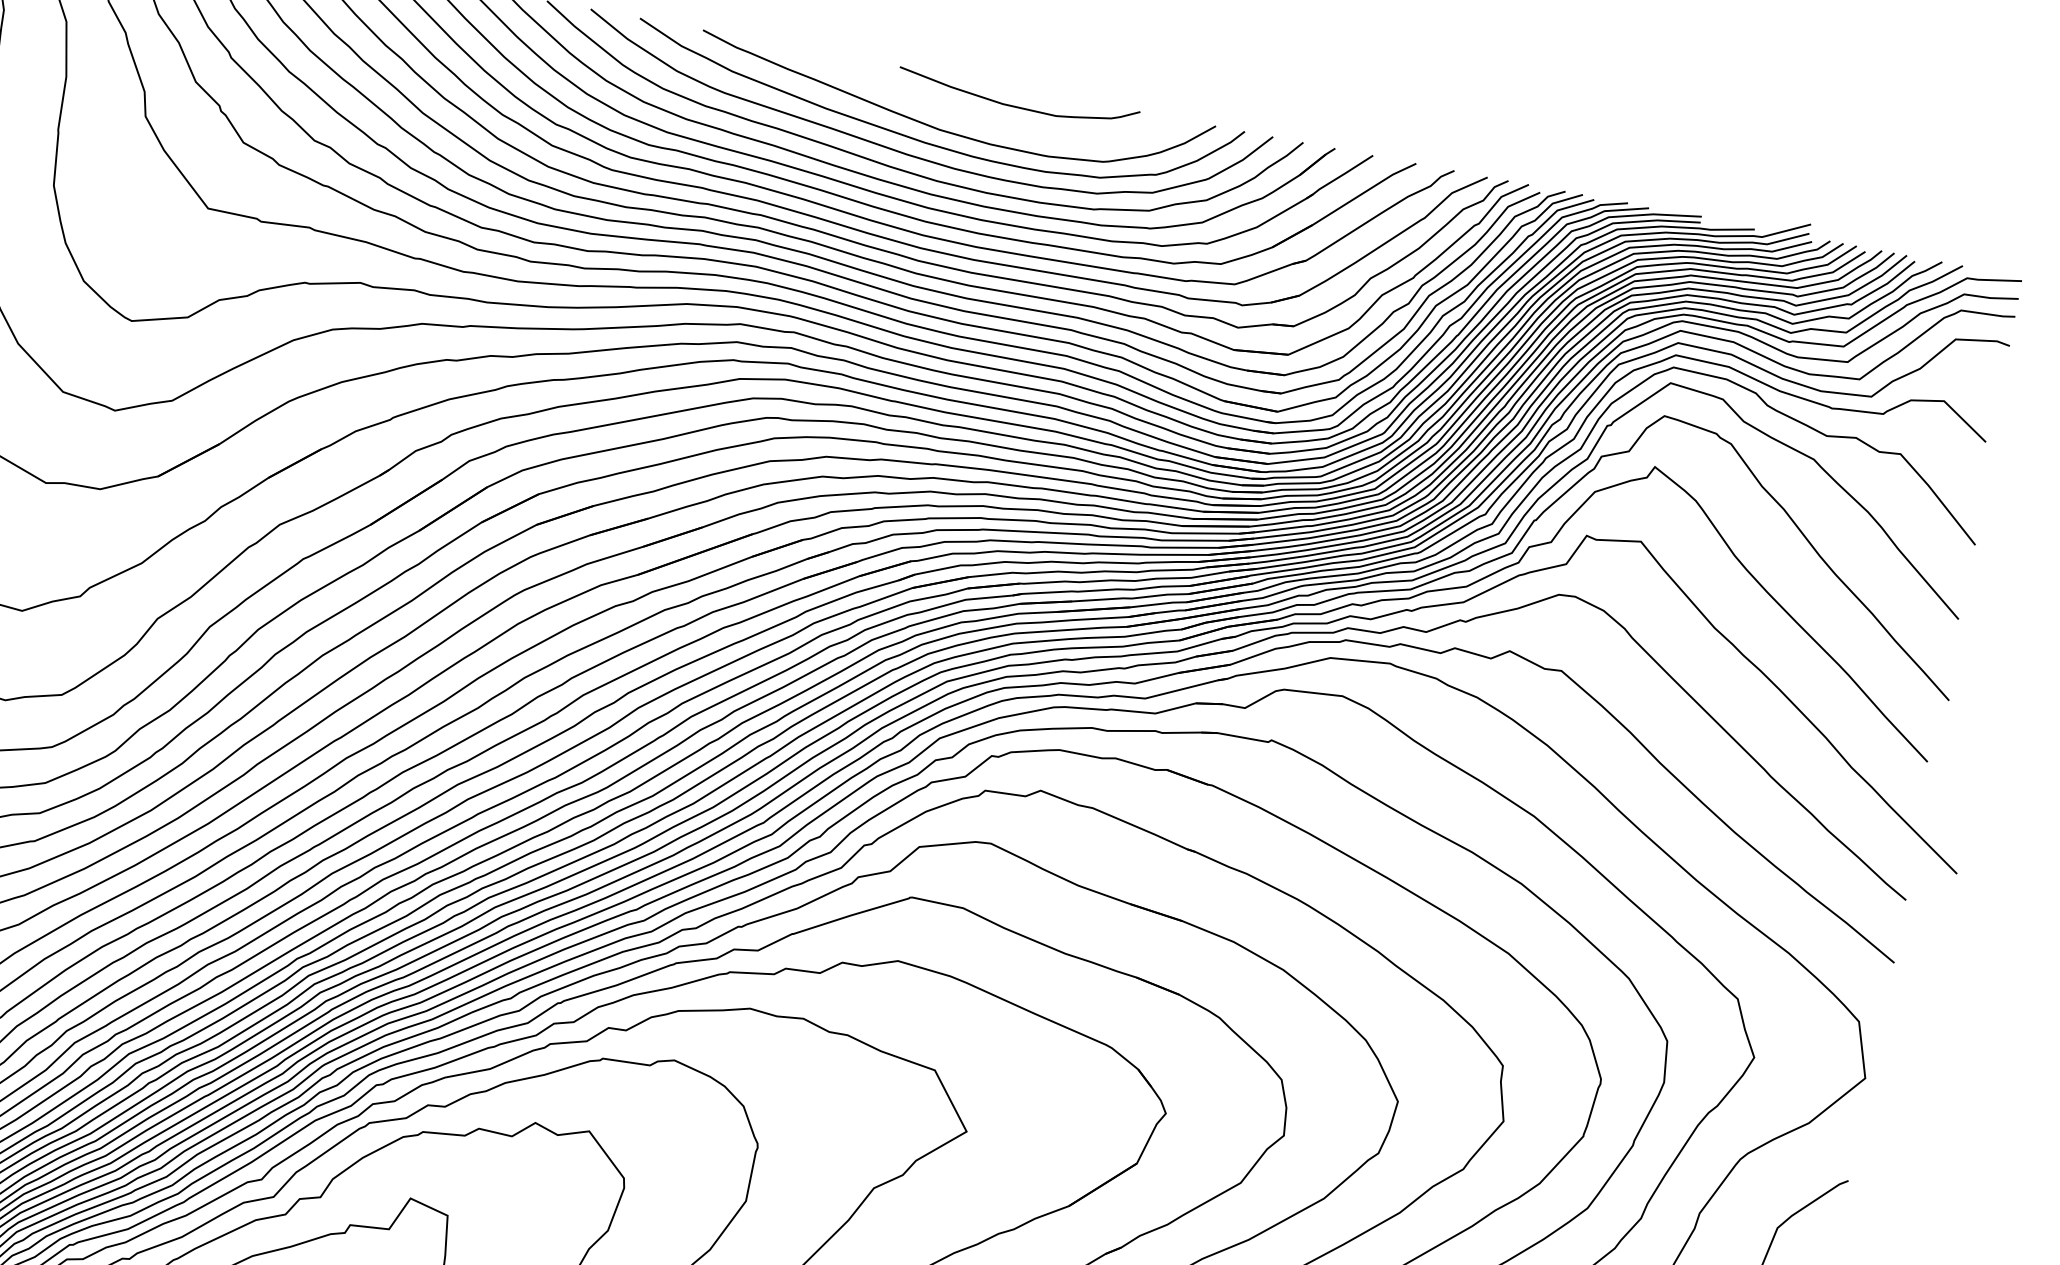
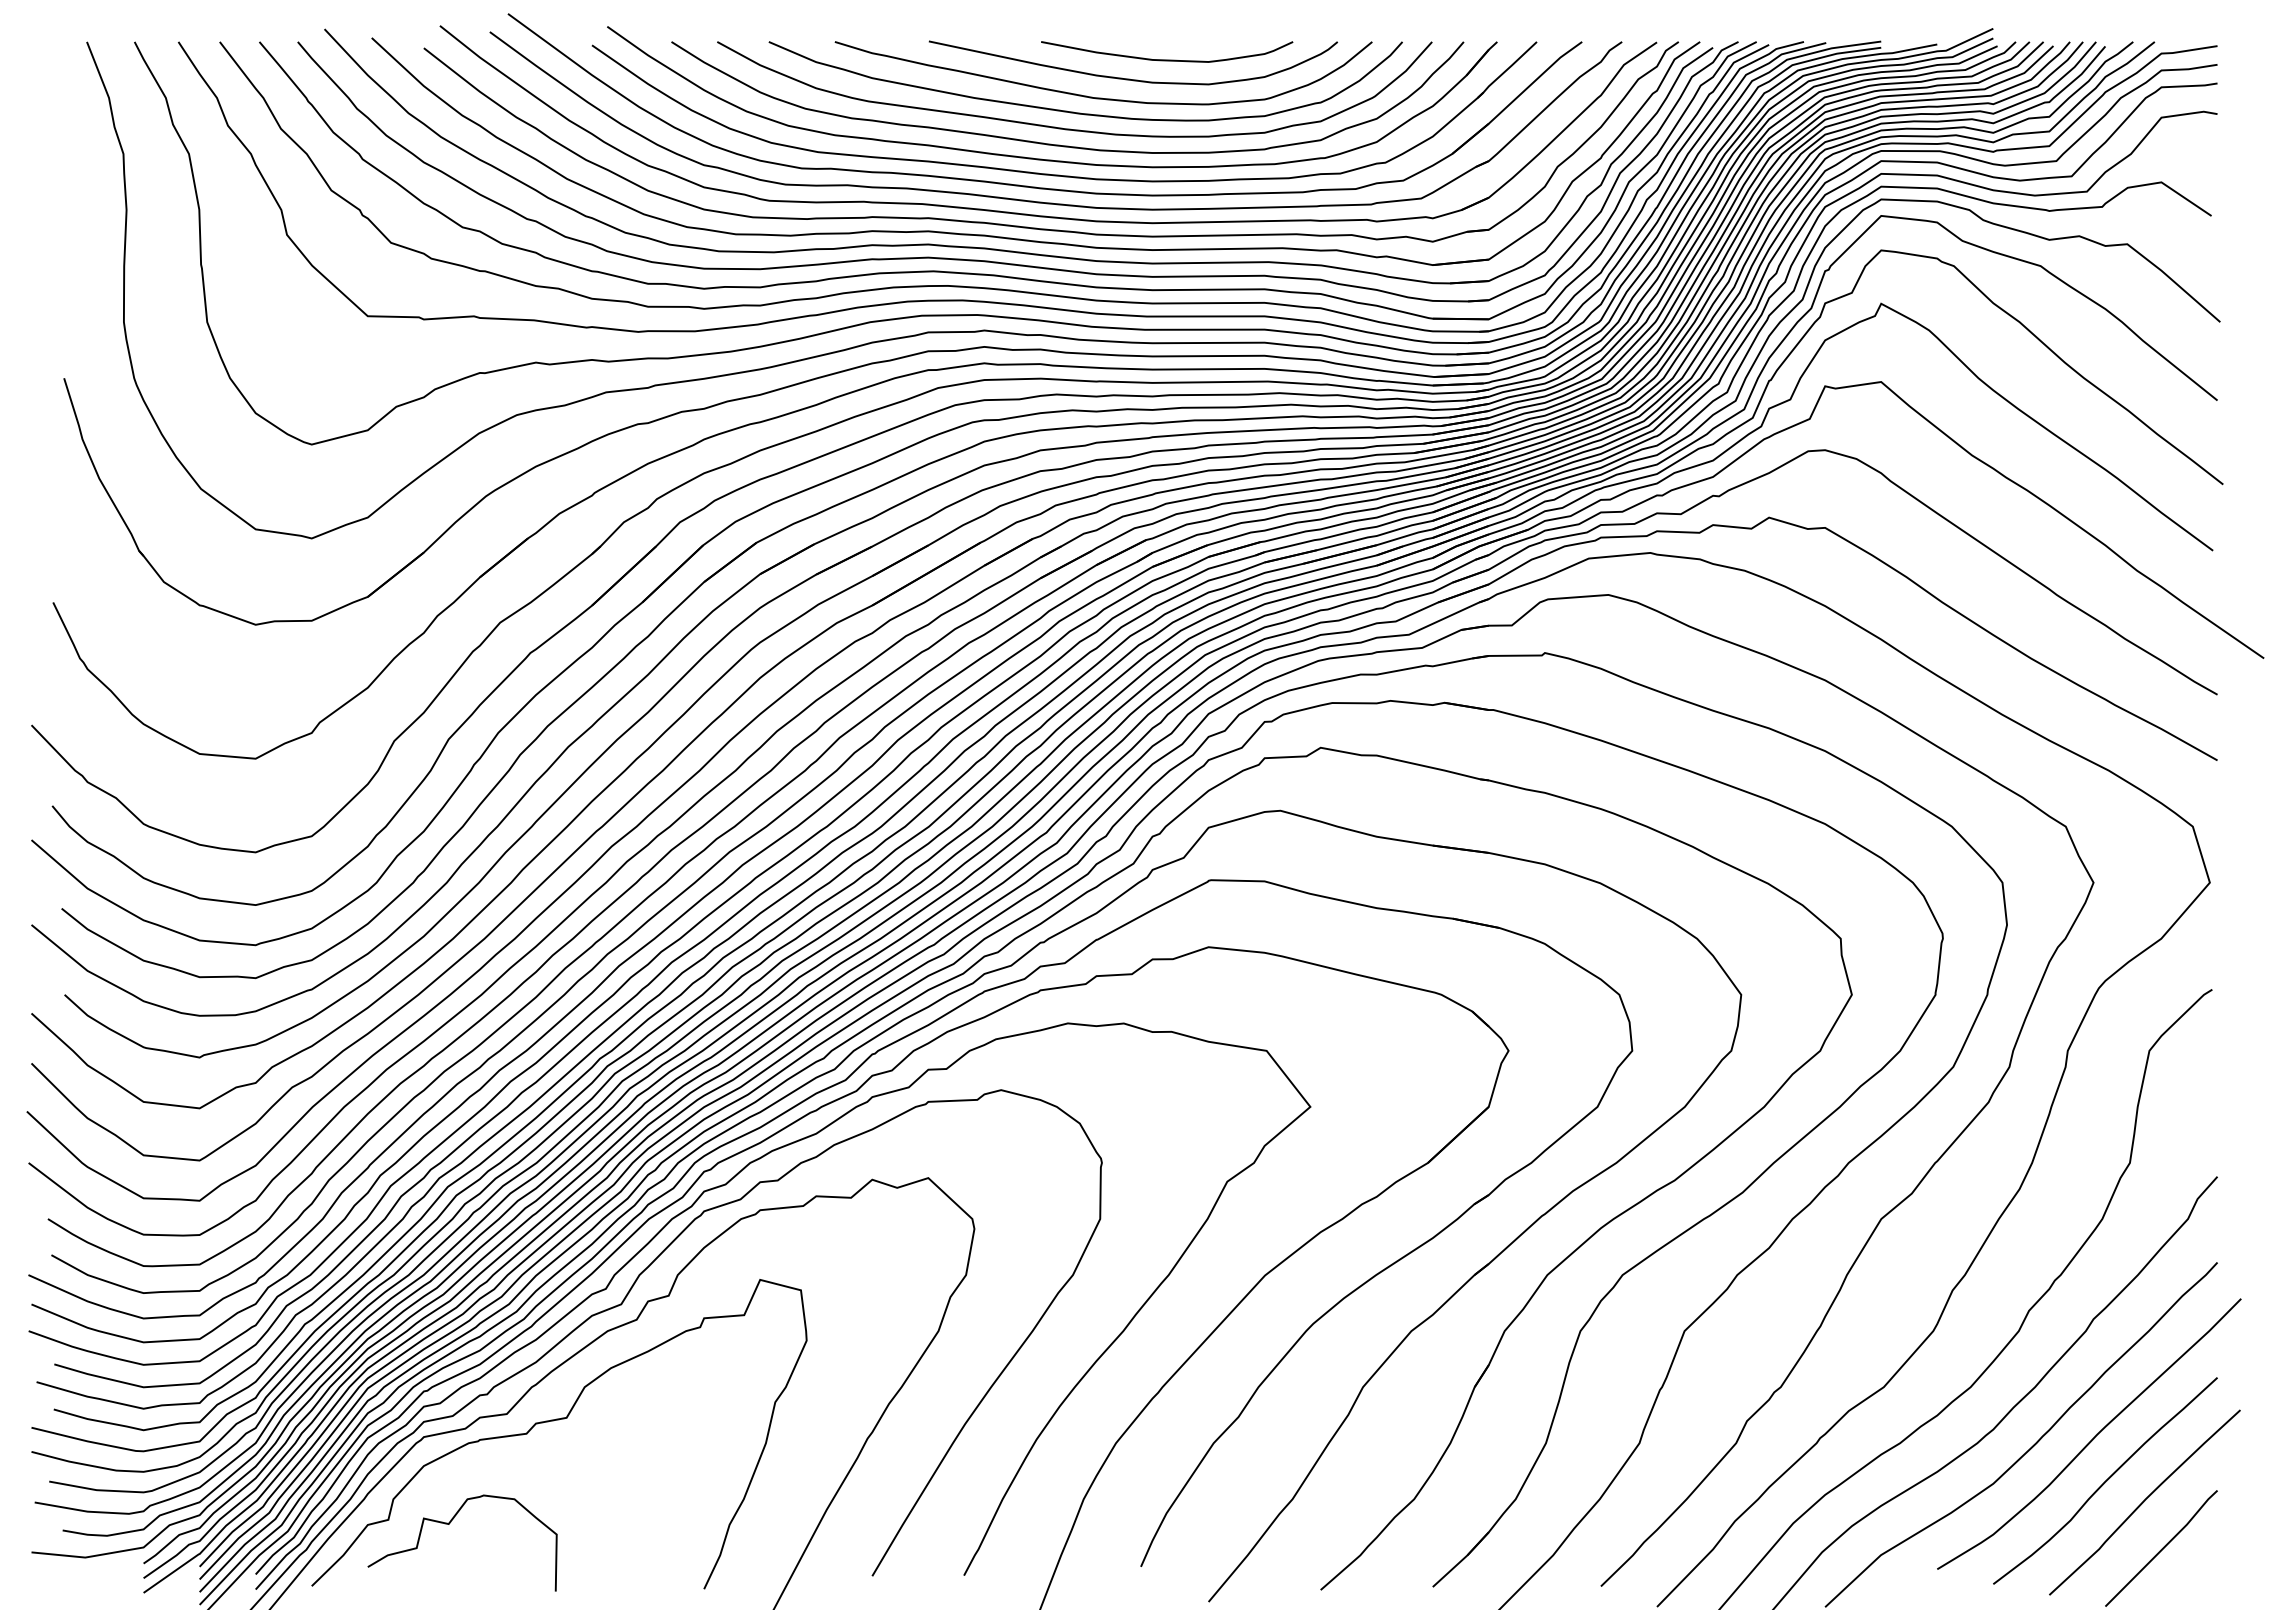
curve: (977, 117) -> (1129, 78), added

